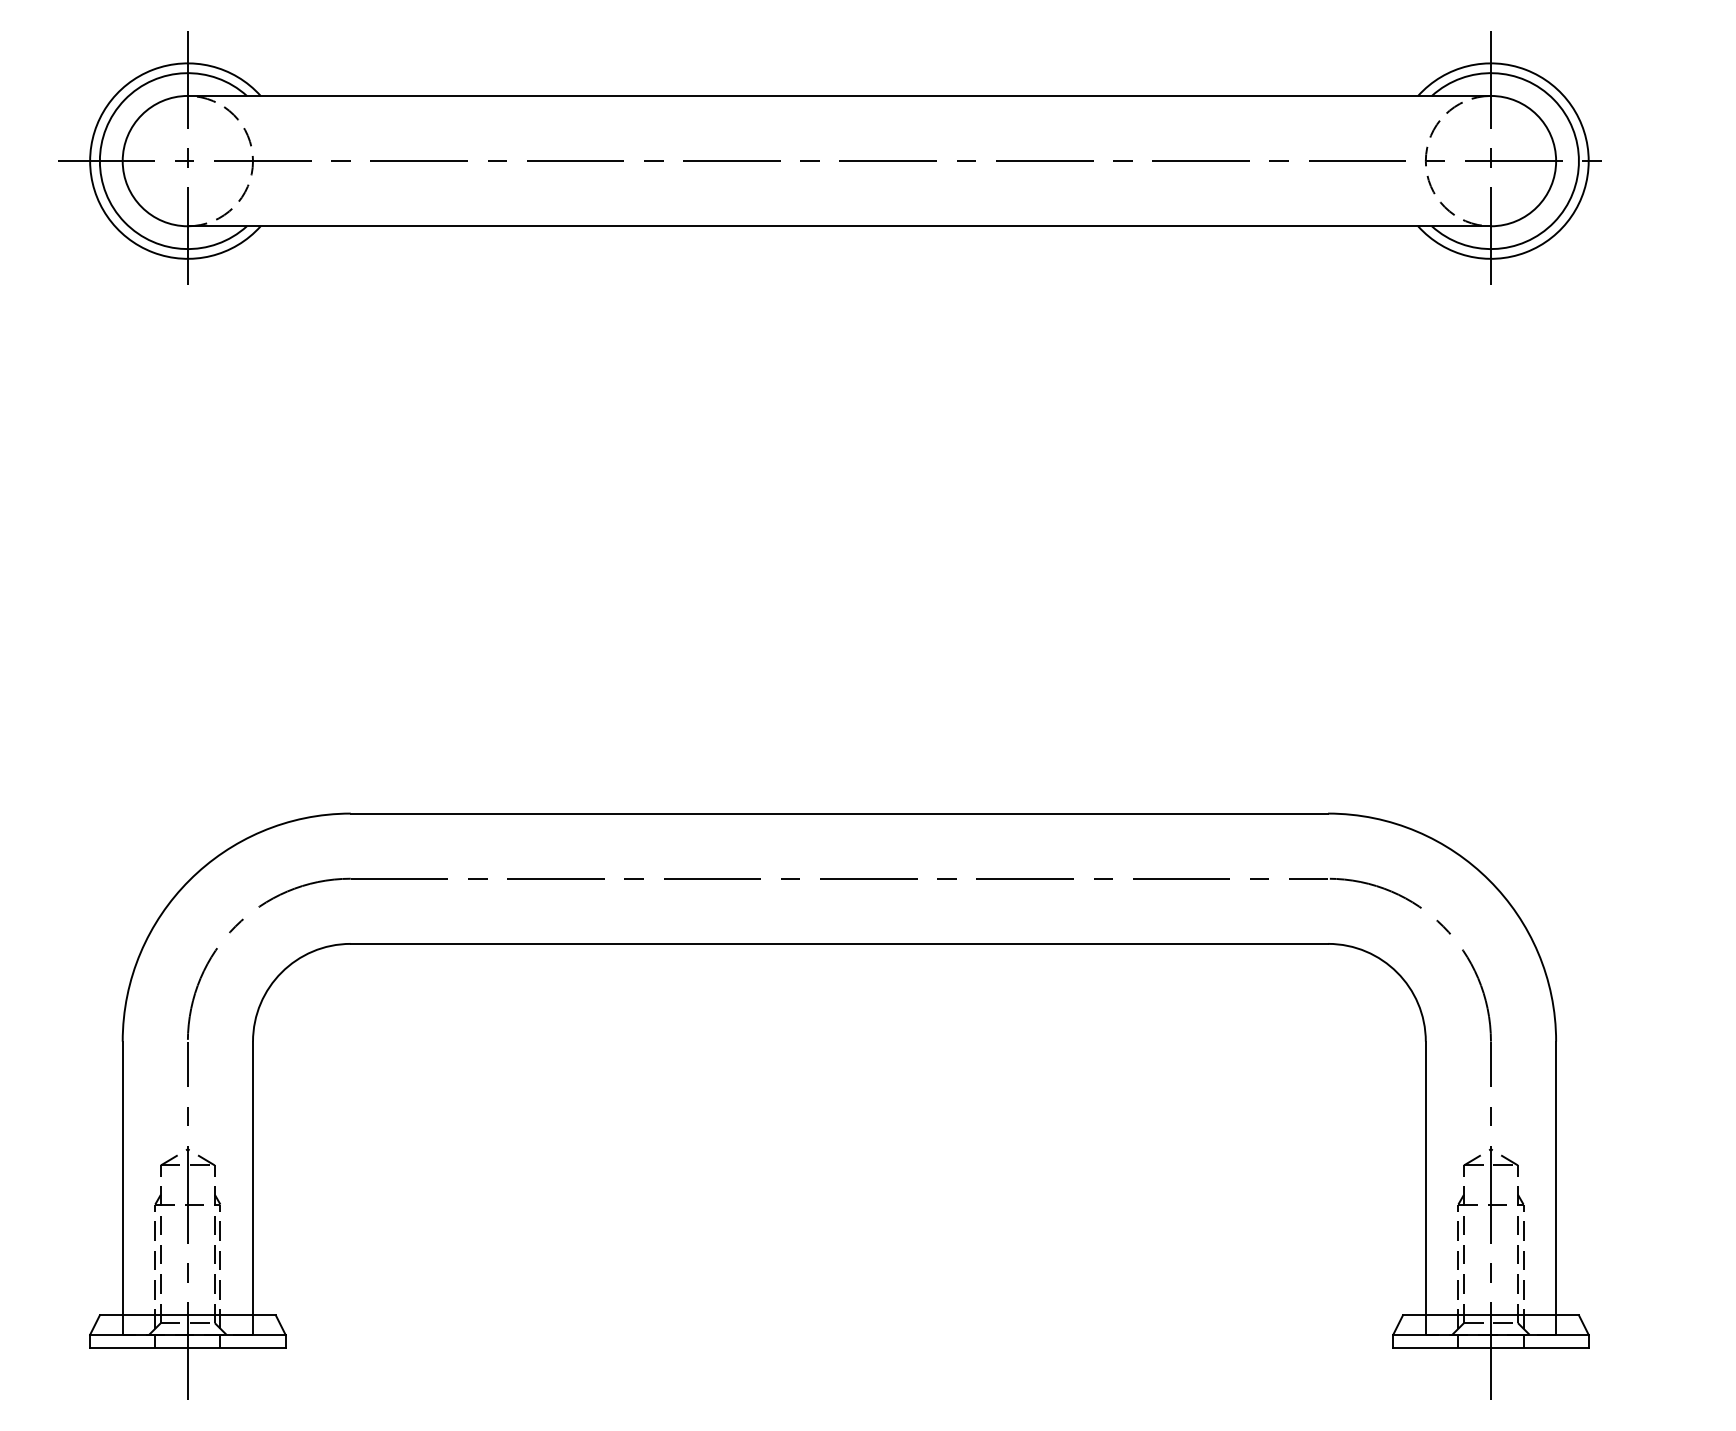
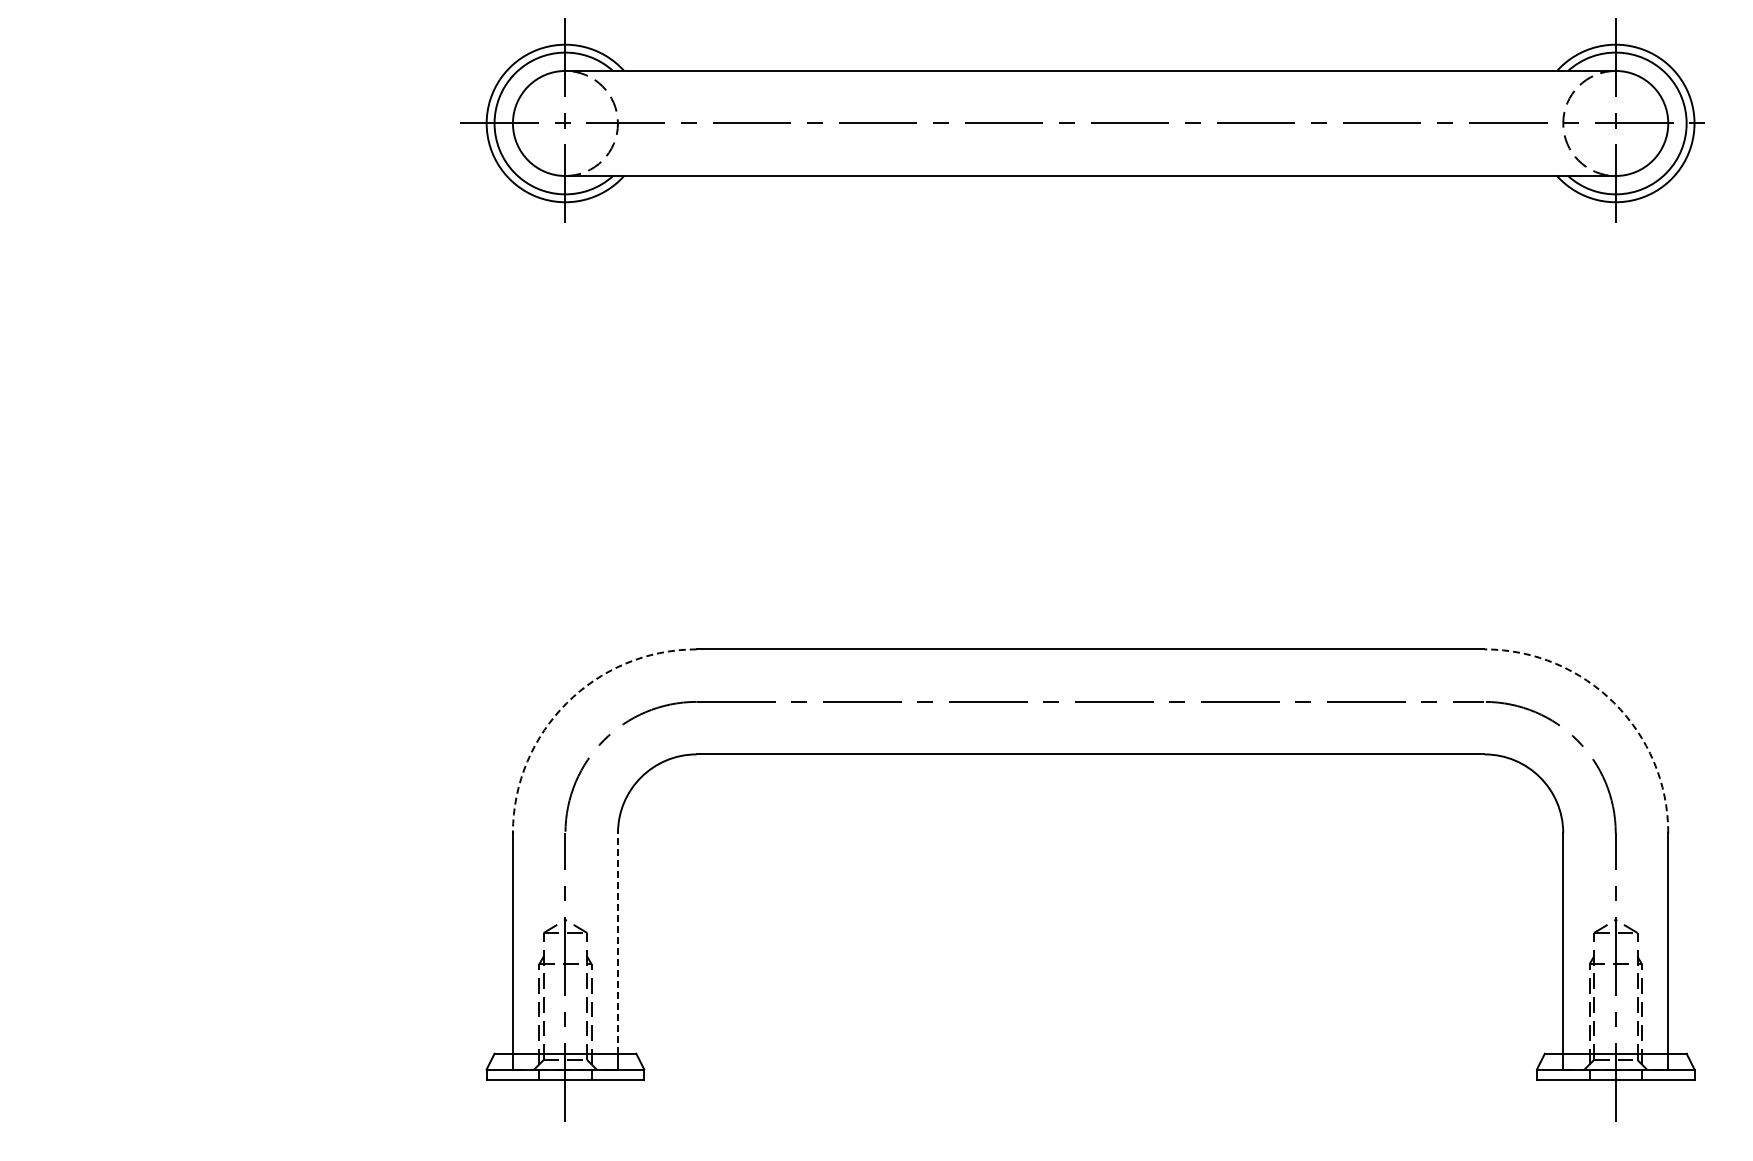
arc: (189, 880) -> (566, 703), solid -> dashed
arc: (1489, 880) -> (1614, 703), solid -> dashed
line: (252, 1177) -> (617, 942), solid -> dashed

